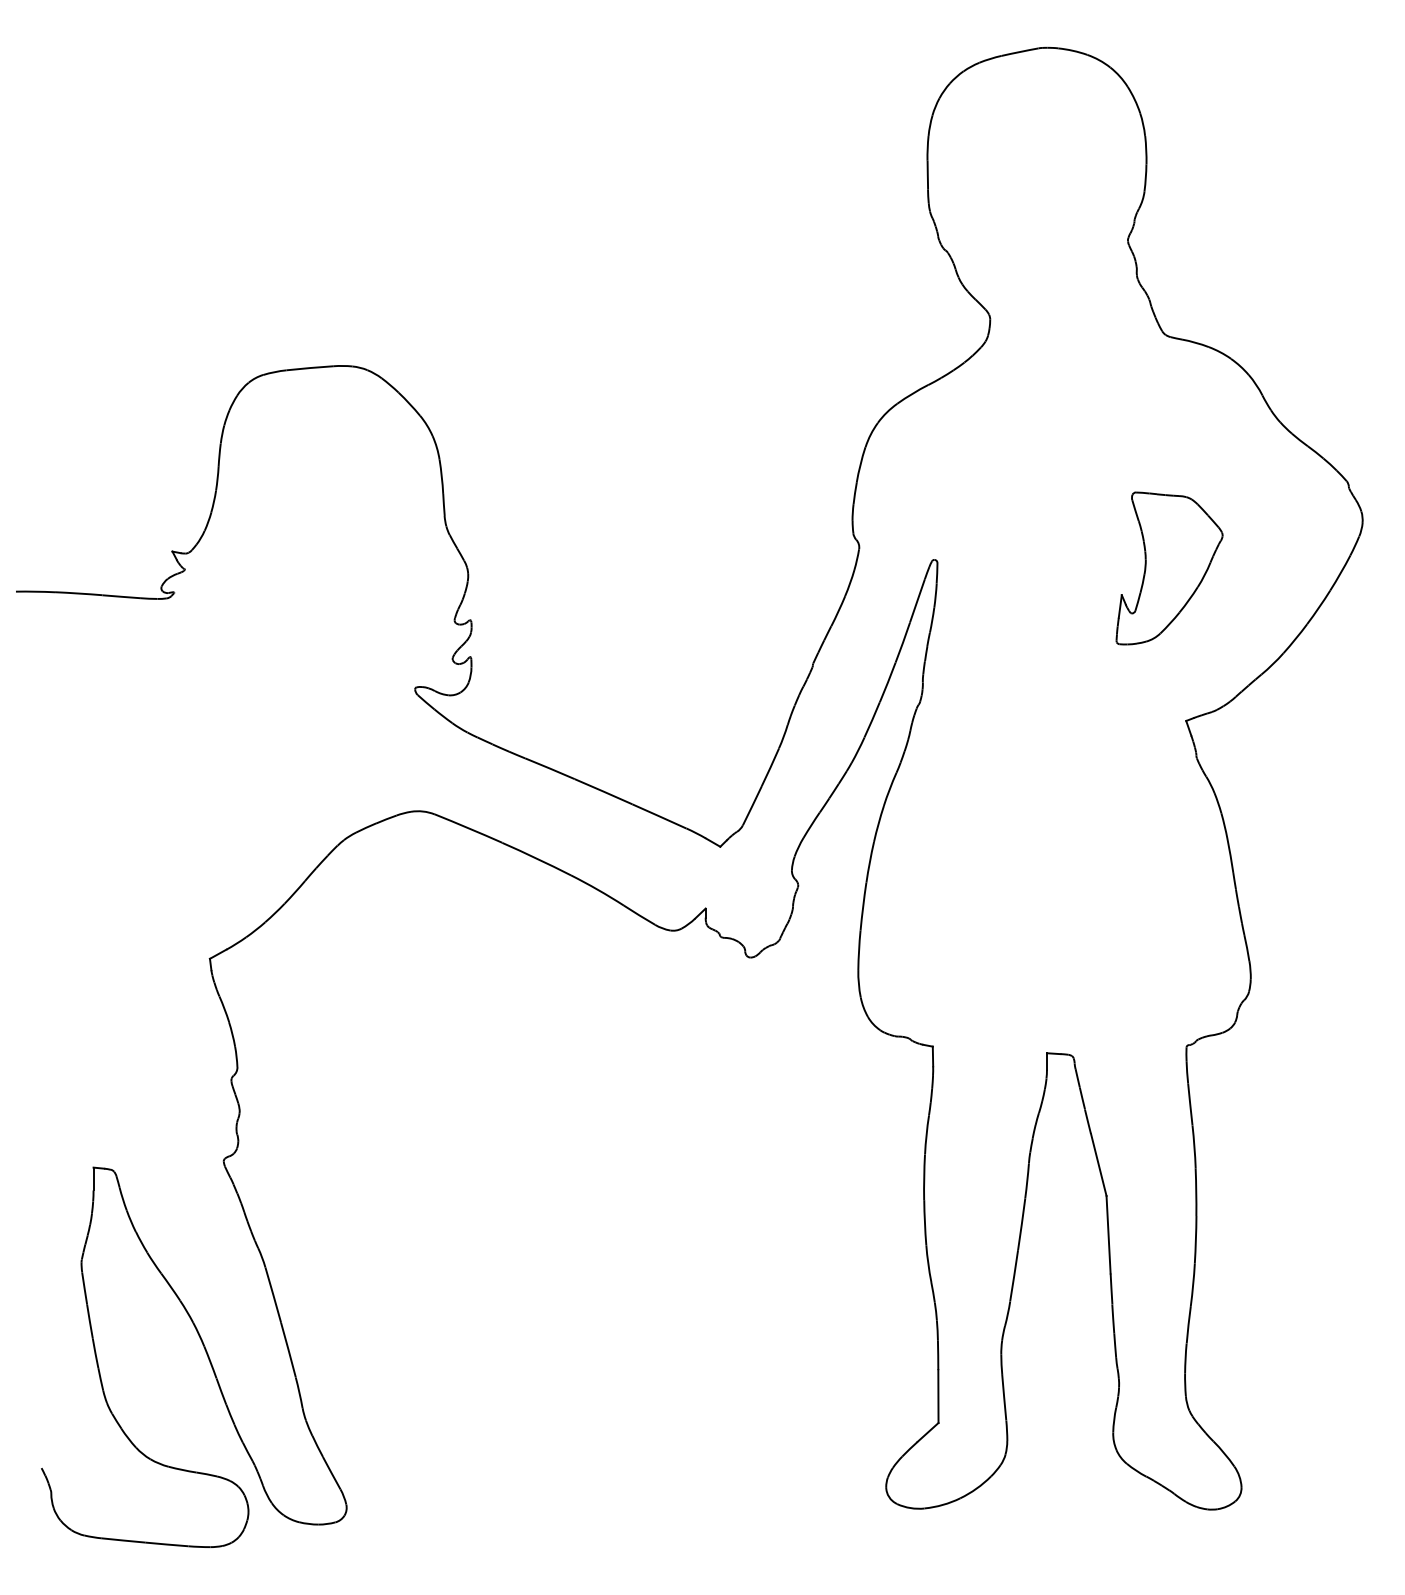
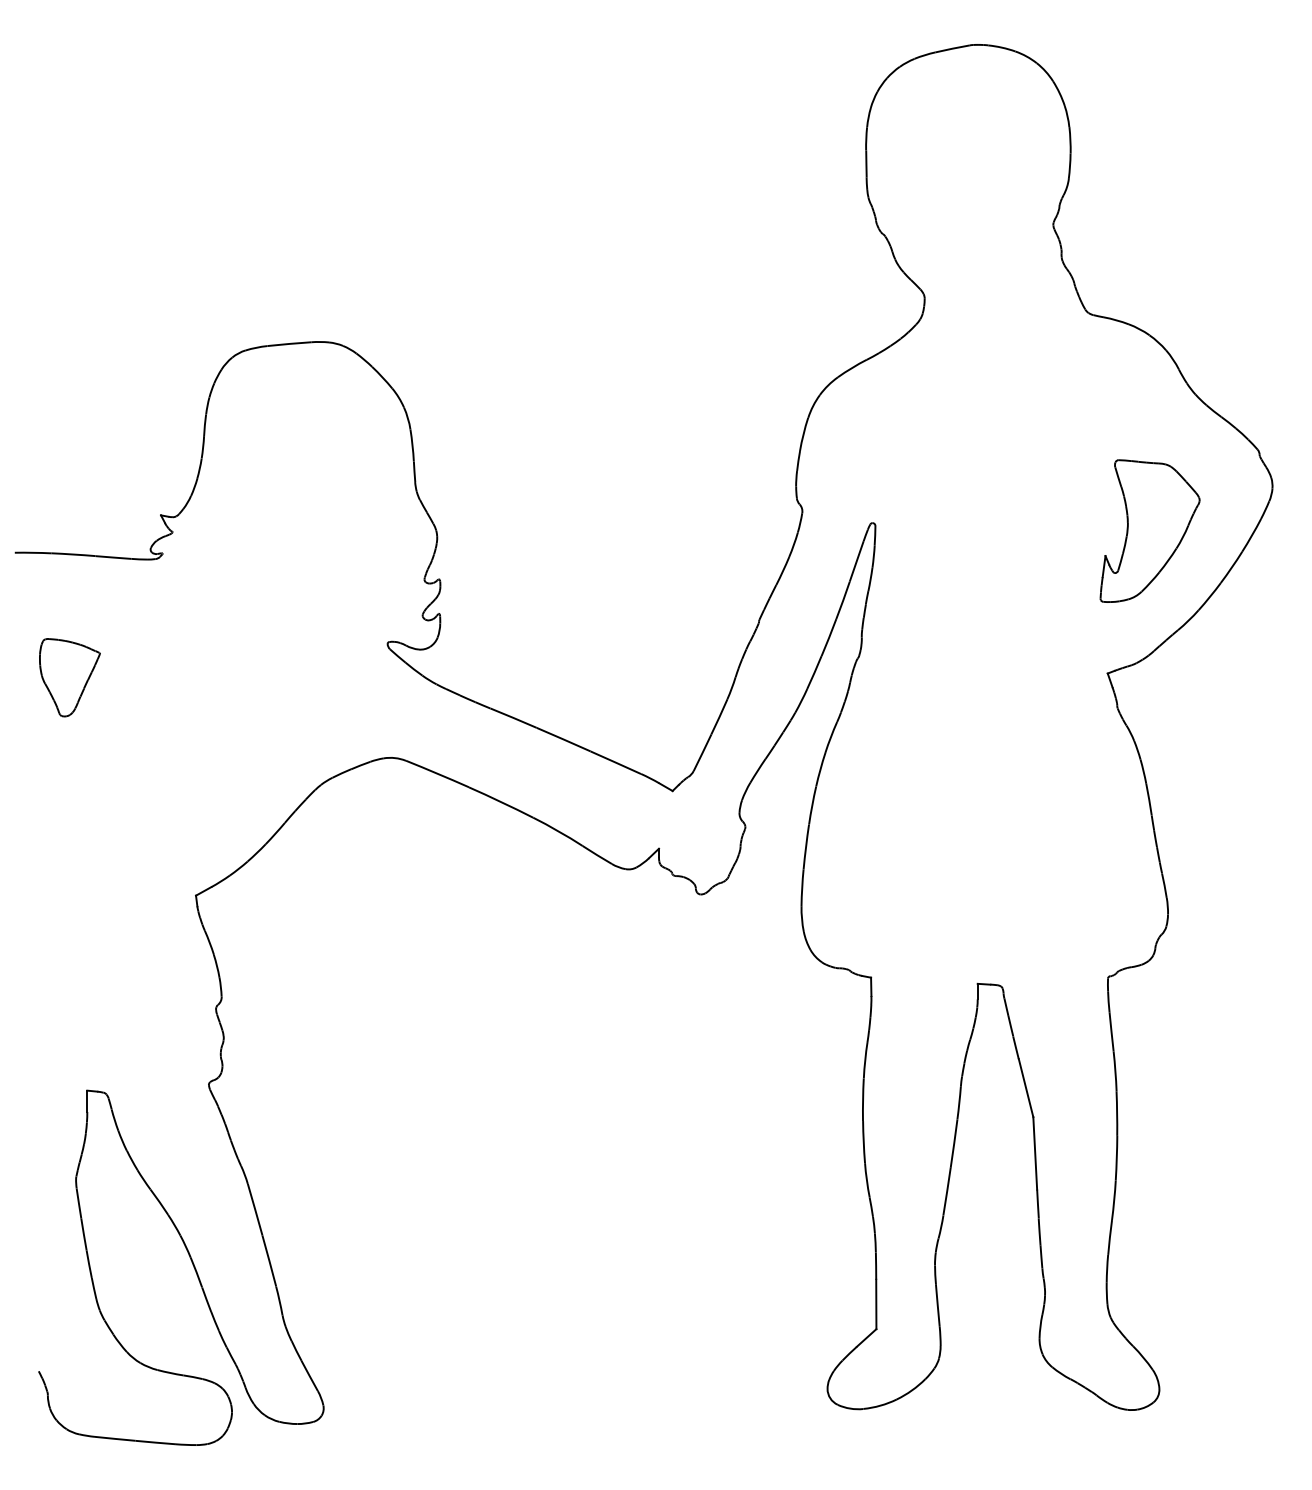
part: (1169, 568) -> (1150, 531), moved
part: (74, 725) -> (69, 677), added

